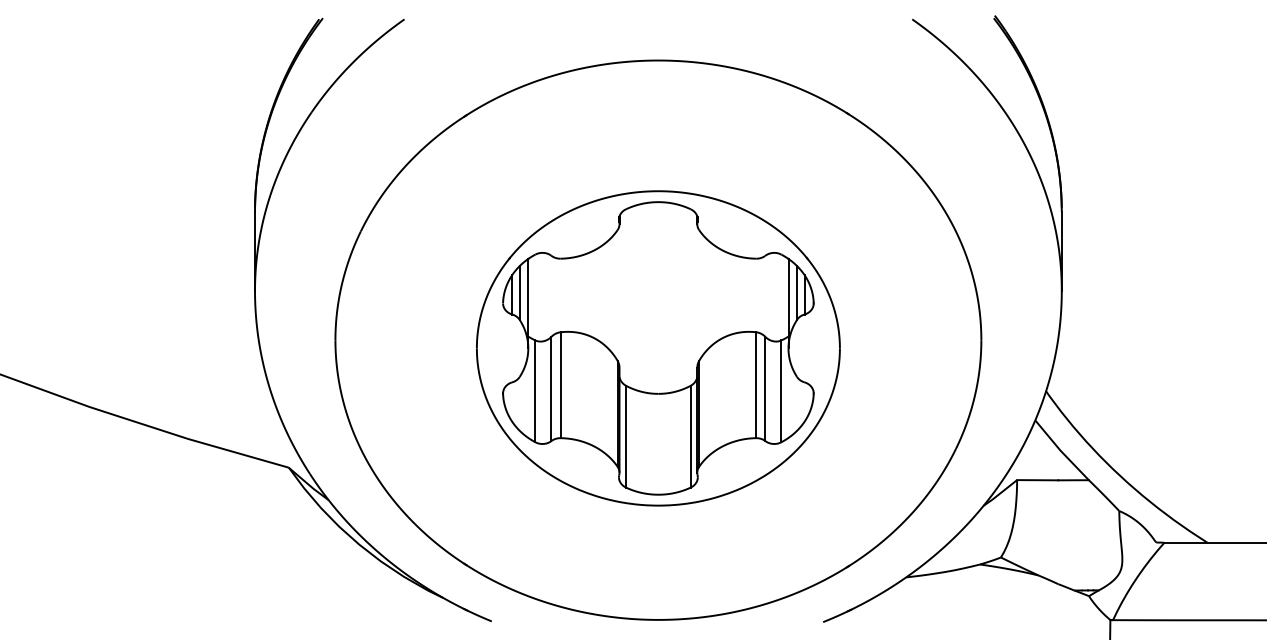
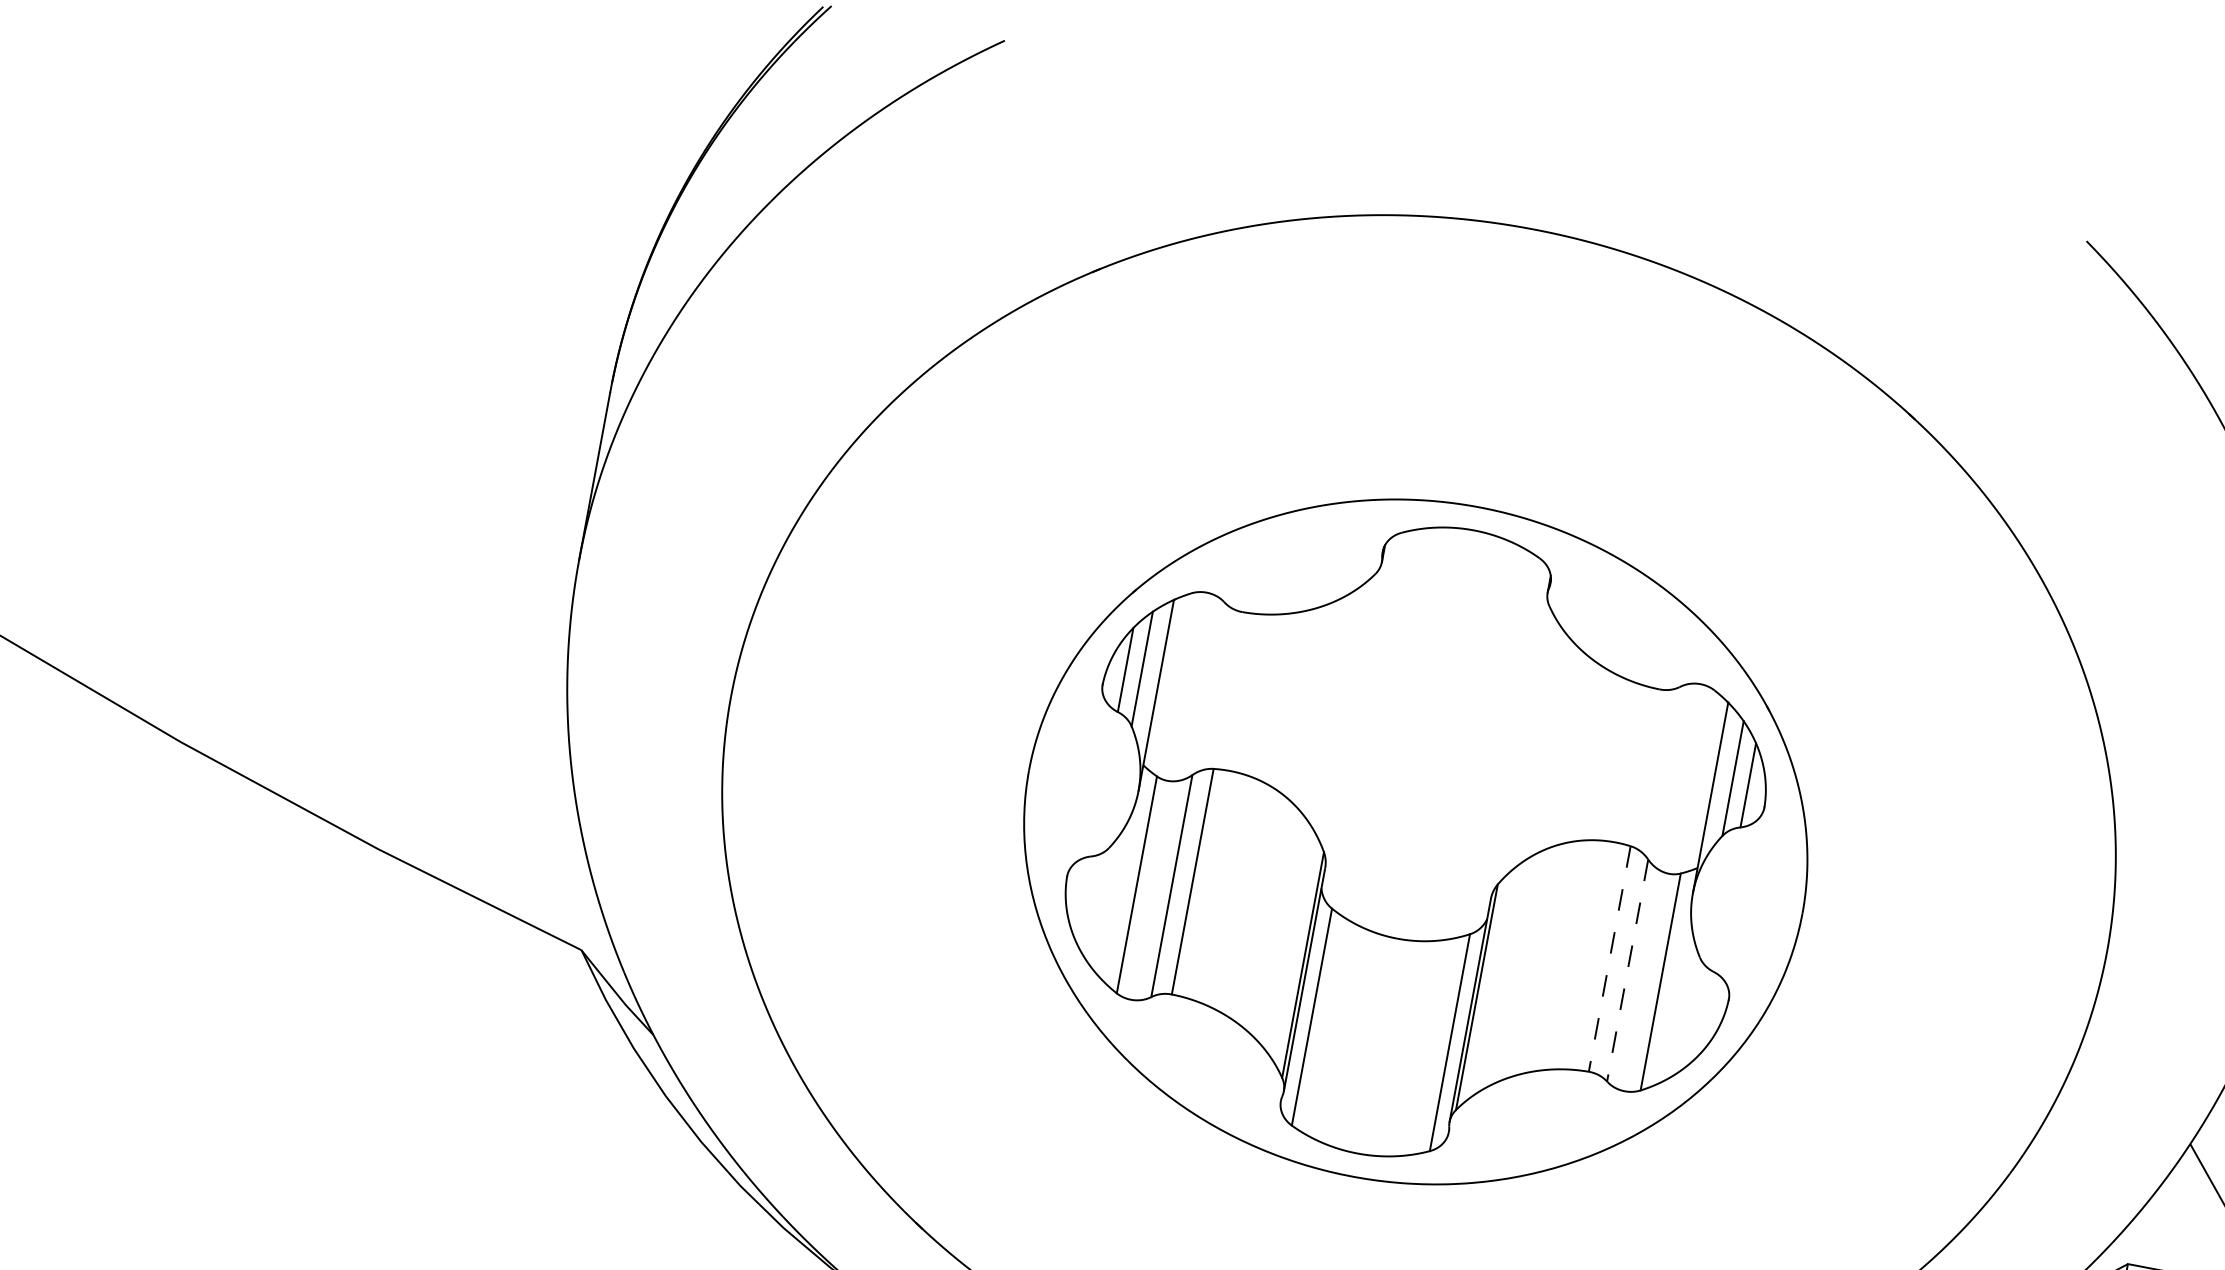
line: (756, 385) -> (1610, 959), solid -> dashed
line: (765, 389) -> (1627, 971), solid -> dashed

